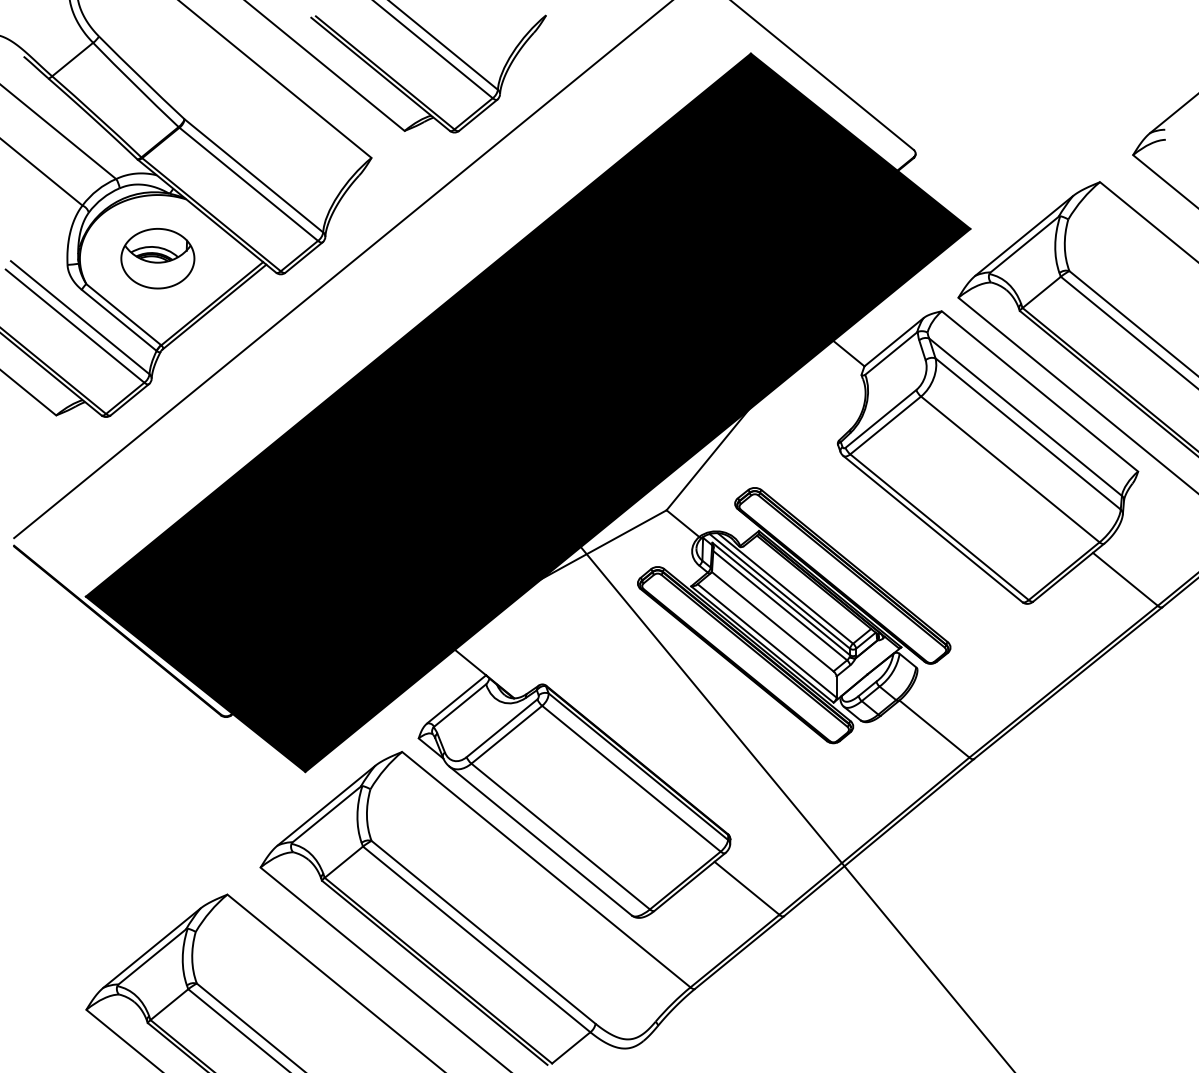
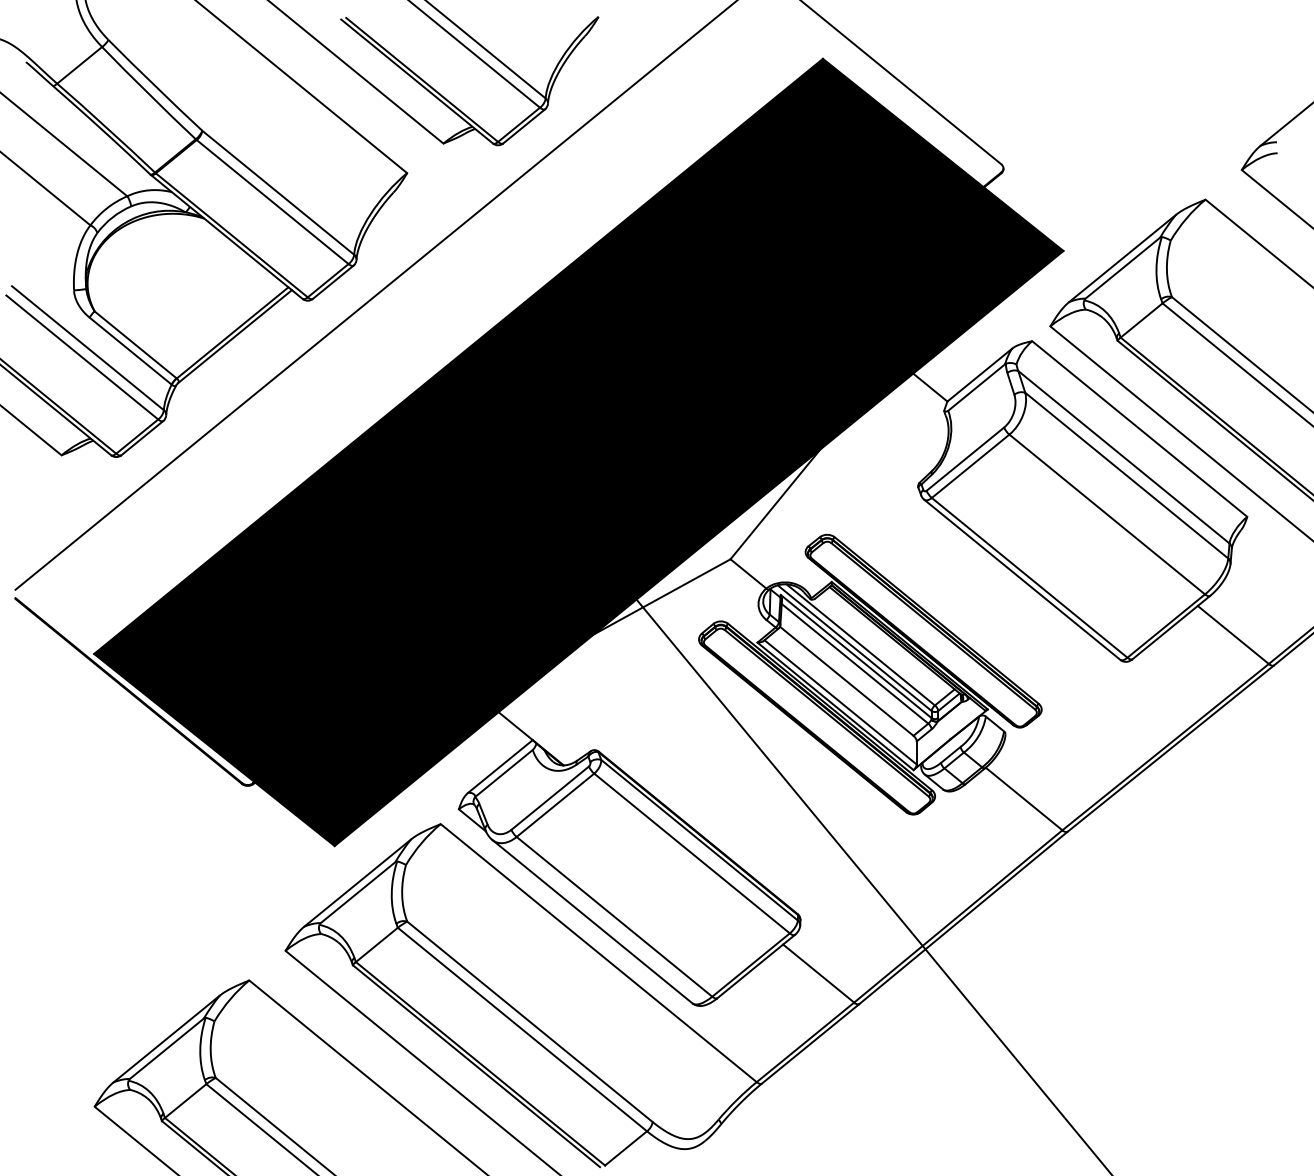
part: (157, 258) -> (172, 283), removed

